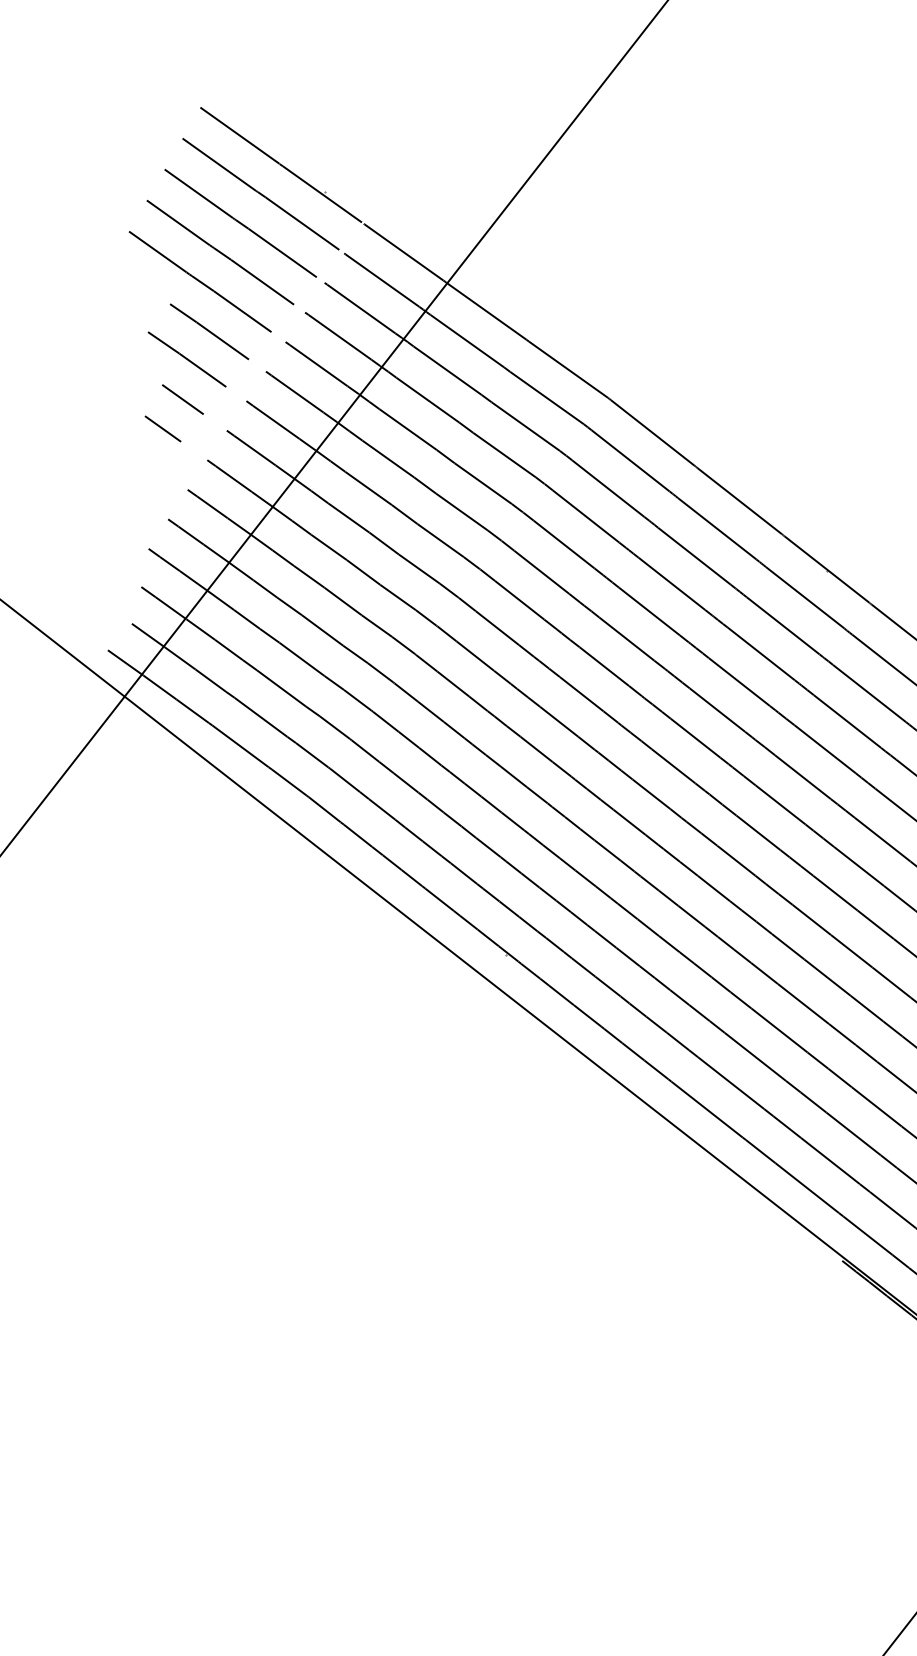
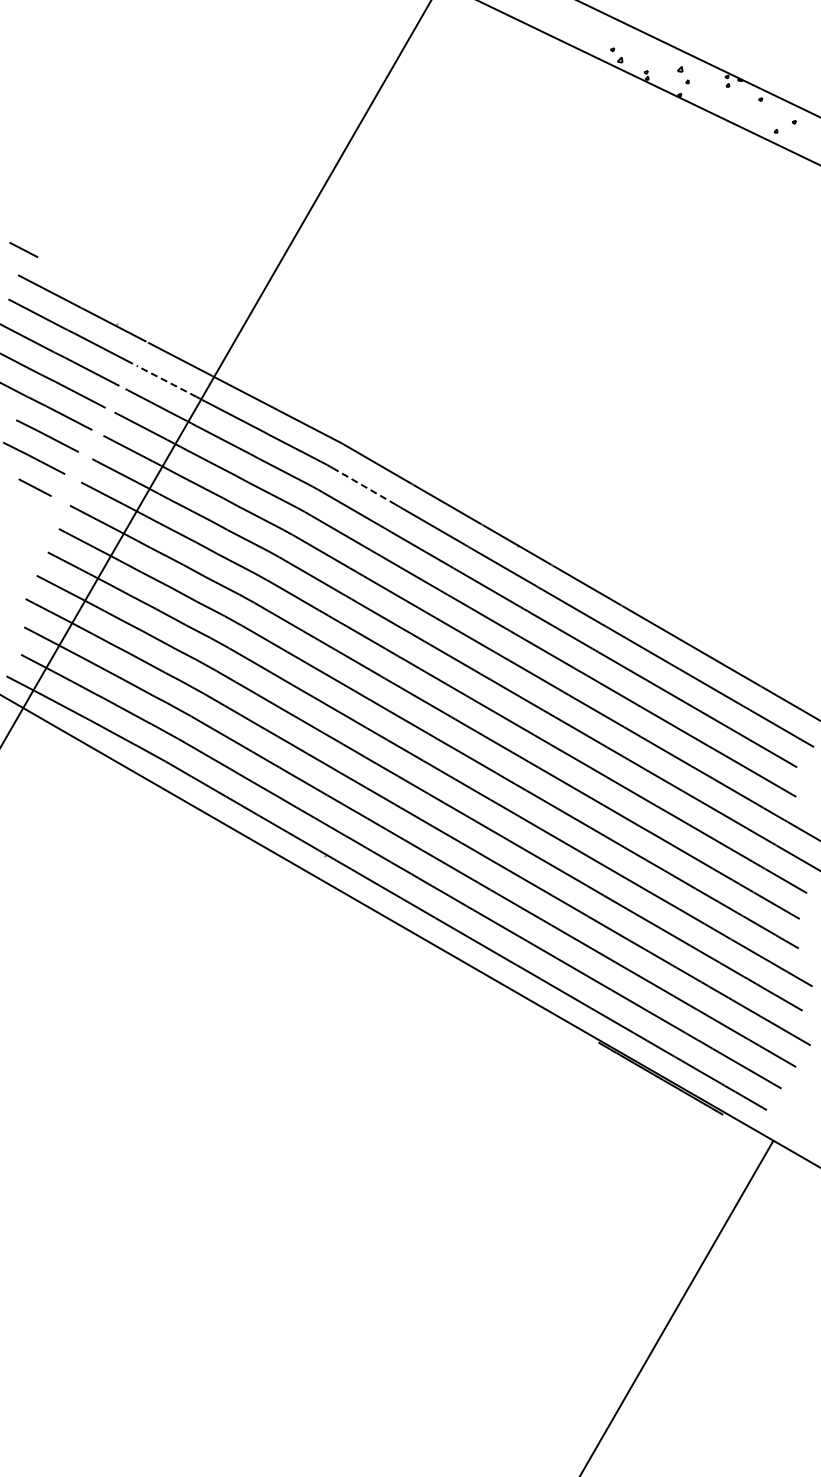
line: (382, 280) -> (167, 381), solid -> dashed
line: (162, 428) -> (23, 249), moved
line: (630, 460) -> (364, 486), solid -> dashed

